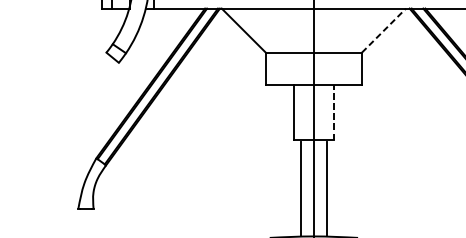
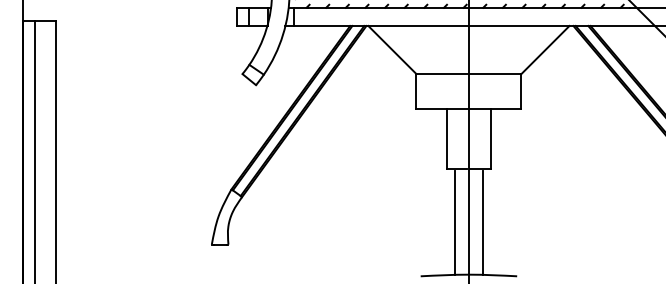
line: (384, 30) -> (545, 49), dashed -> solid
line: (333, 111) -> (490, 138), dashed -> solid

